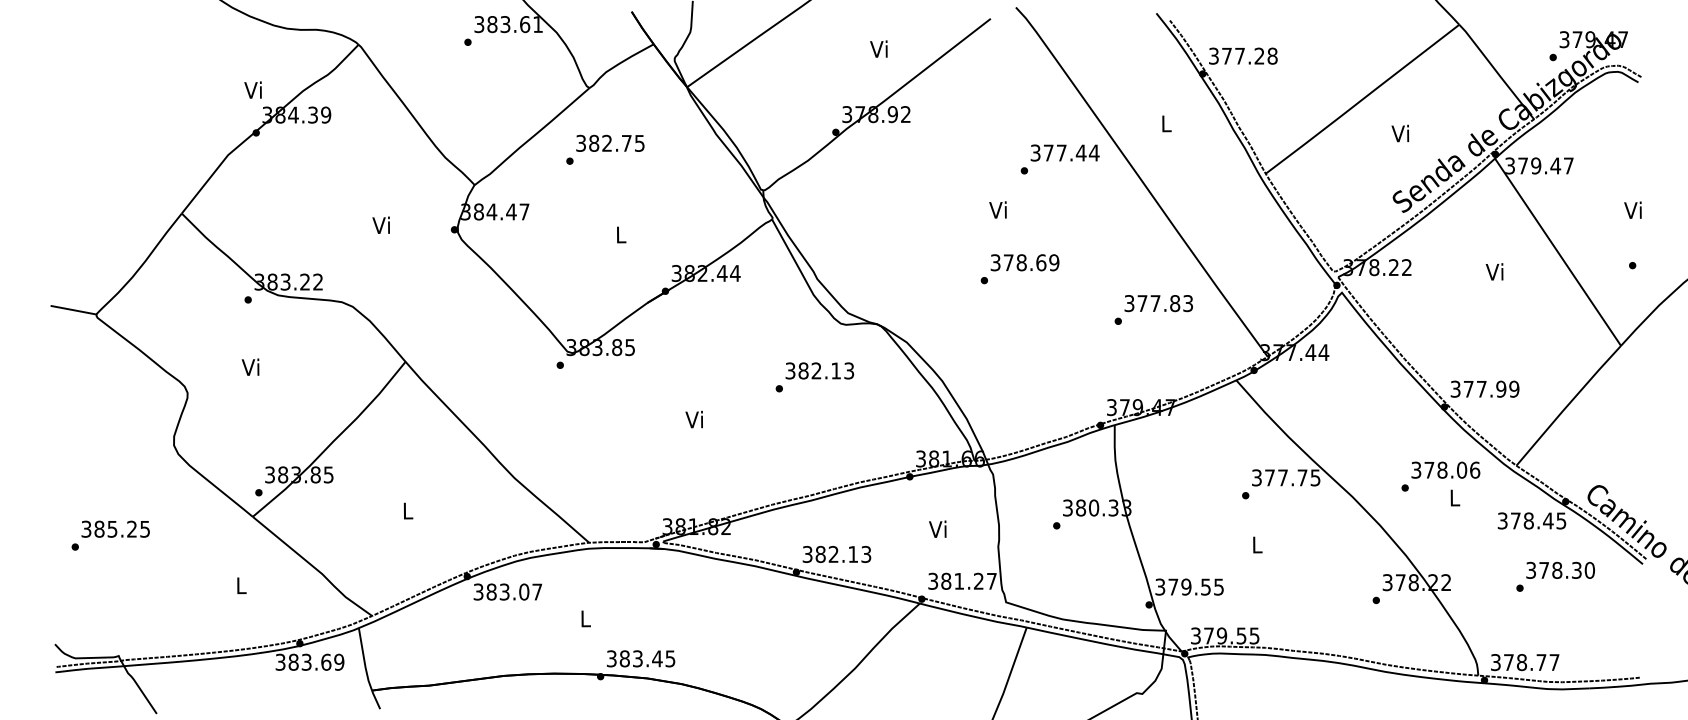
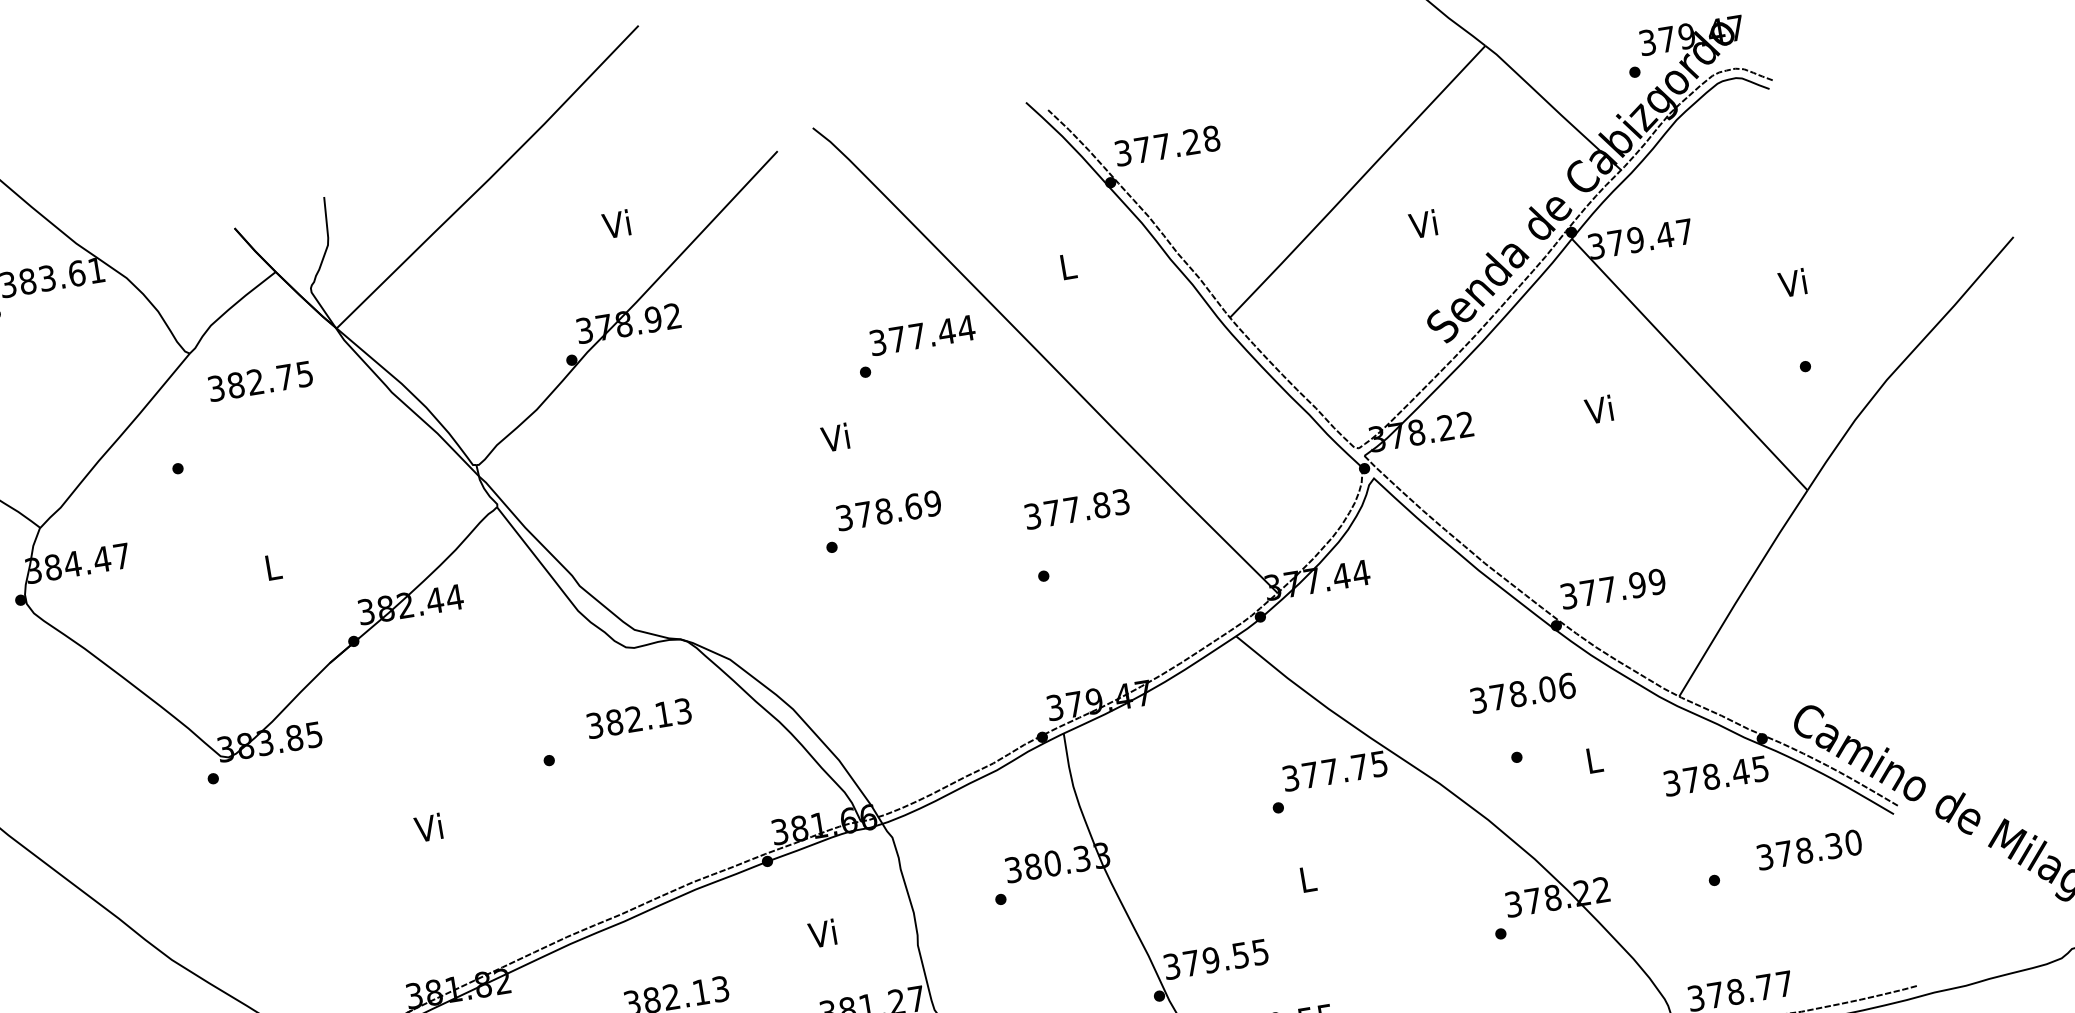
text: (610, 142) -> (260, 379), moved
text: (1158, 303) -> (1076, 509), moved
text: (819, 370) -> (638, 717), moved
text: (1445, 469) -> (1522, 692), moved
text: (1560, 569) -> (1809, 848), moved

